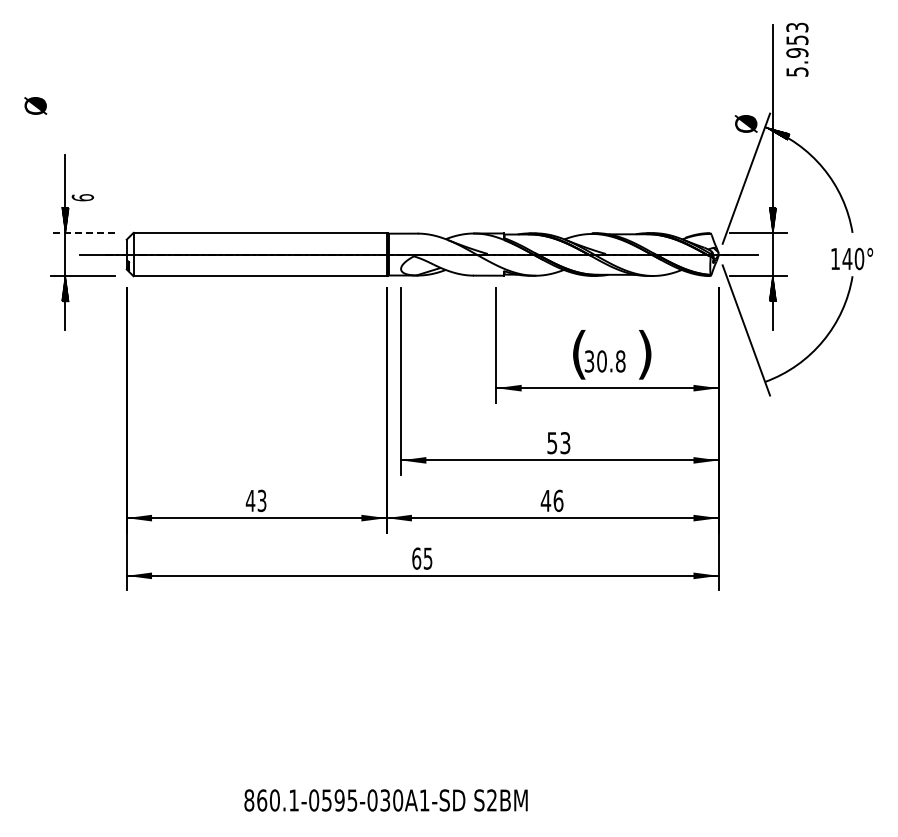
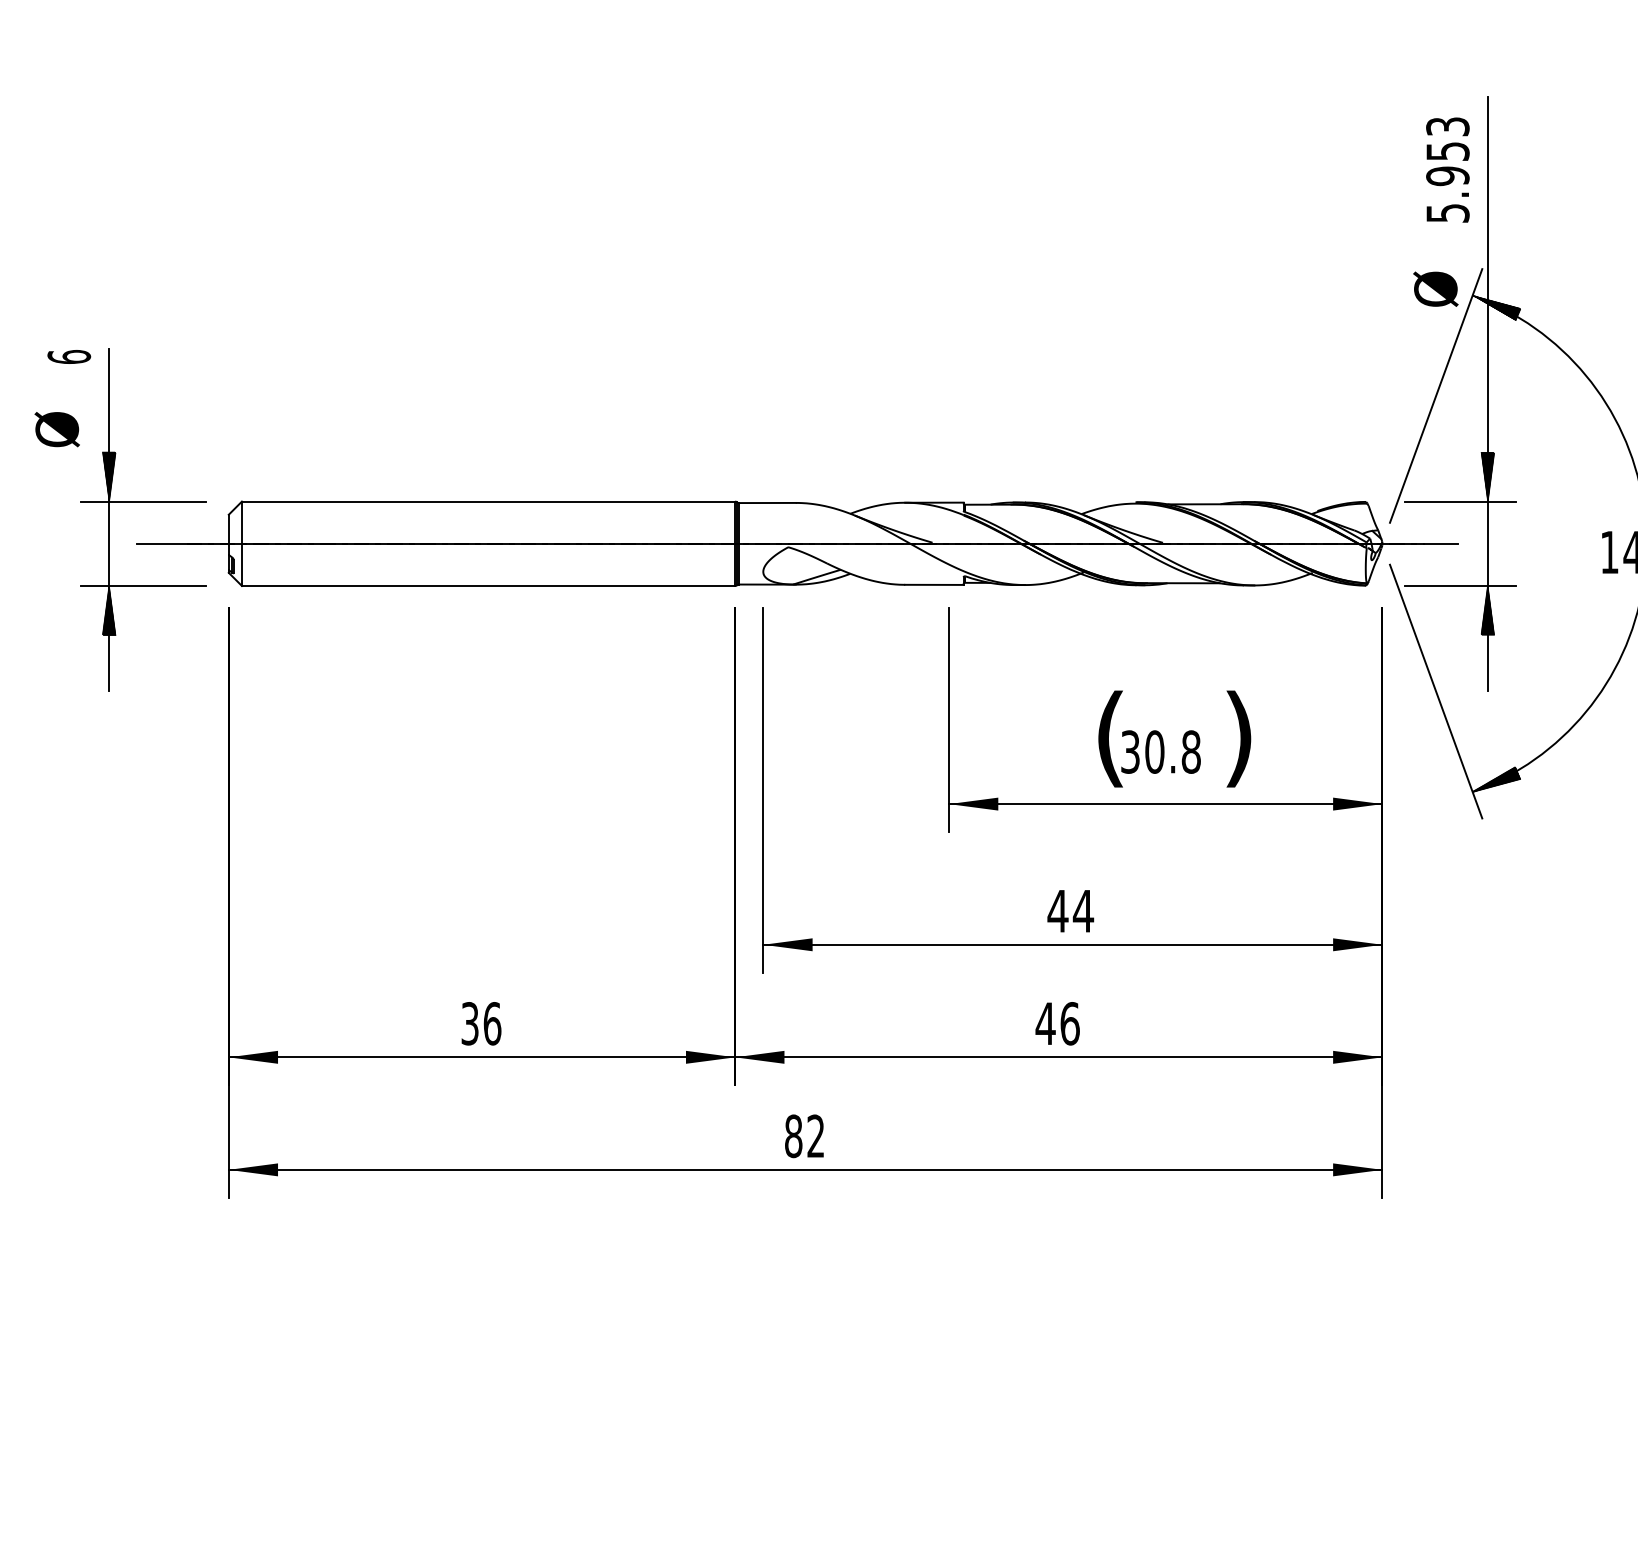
text: (797, 49) -> (1448, 169), moved
text: (35, 105) -> (56, 428), moved
text: (82, 197) -> (68, 356), moved
line: (82, 232) -> (142, 500), dashed -> solid
hatch: (777, 375) -> (1496, 779), added
text: (558, 443) -> (1070, 911), 53 -> 44
text: (255, 500) -> (479, 1022), 43 -> 36
text: (422, 558) -> (805, 1135), 65 -> 82

